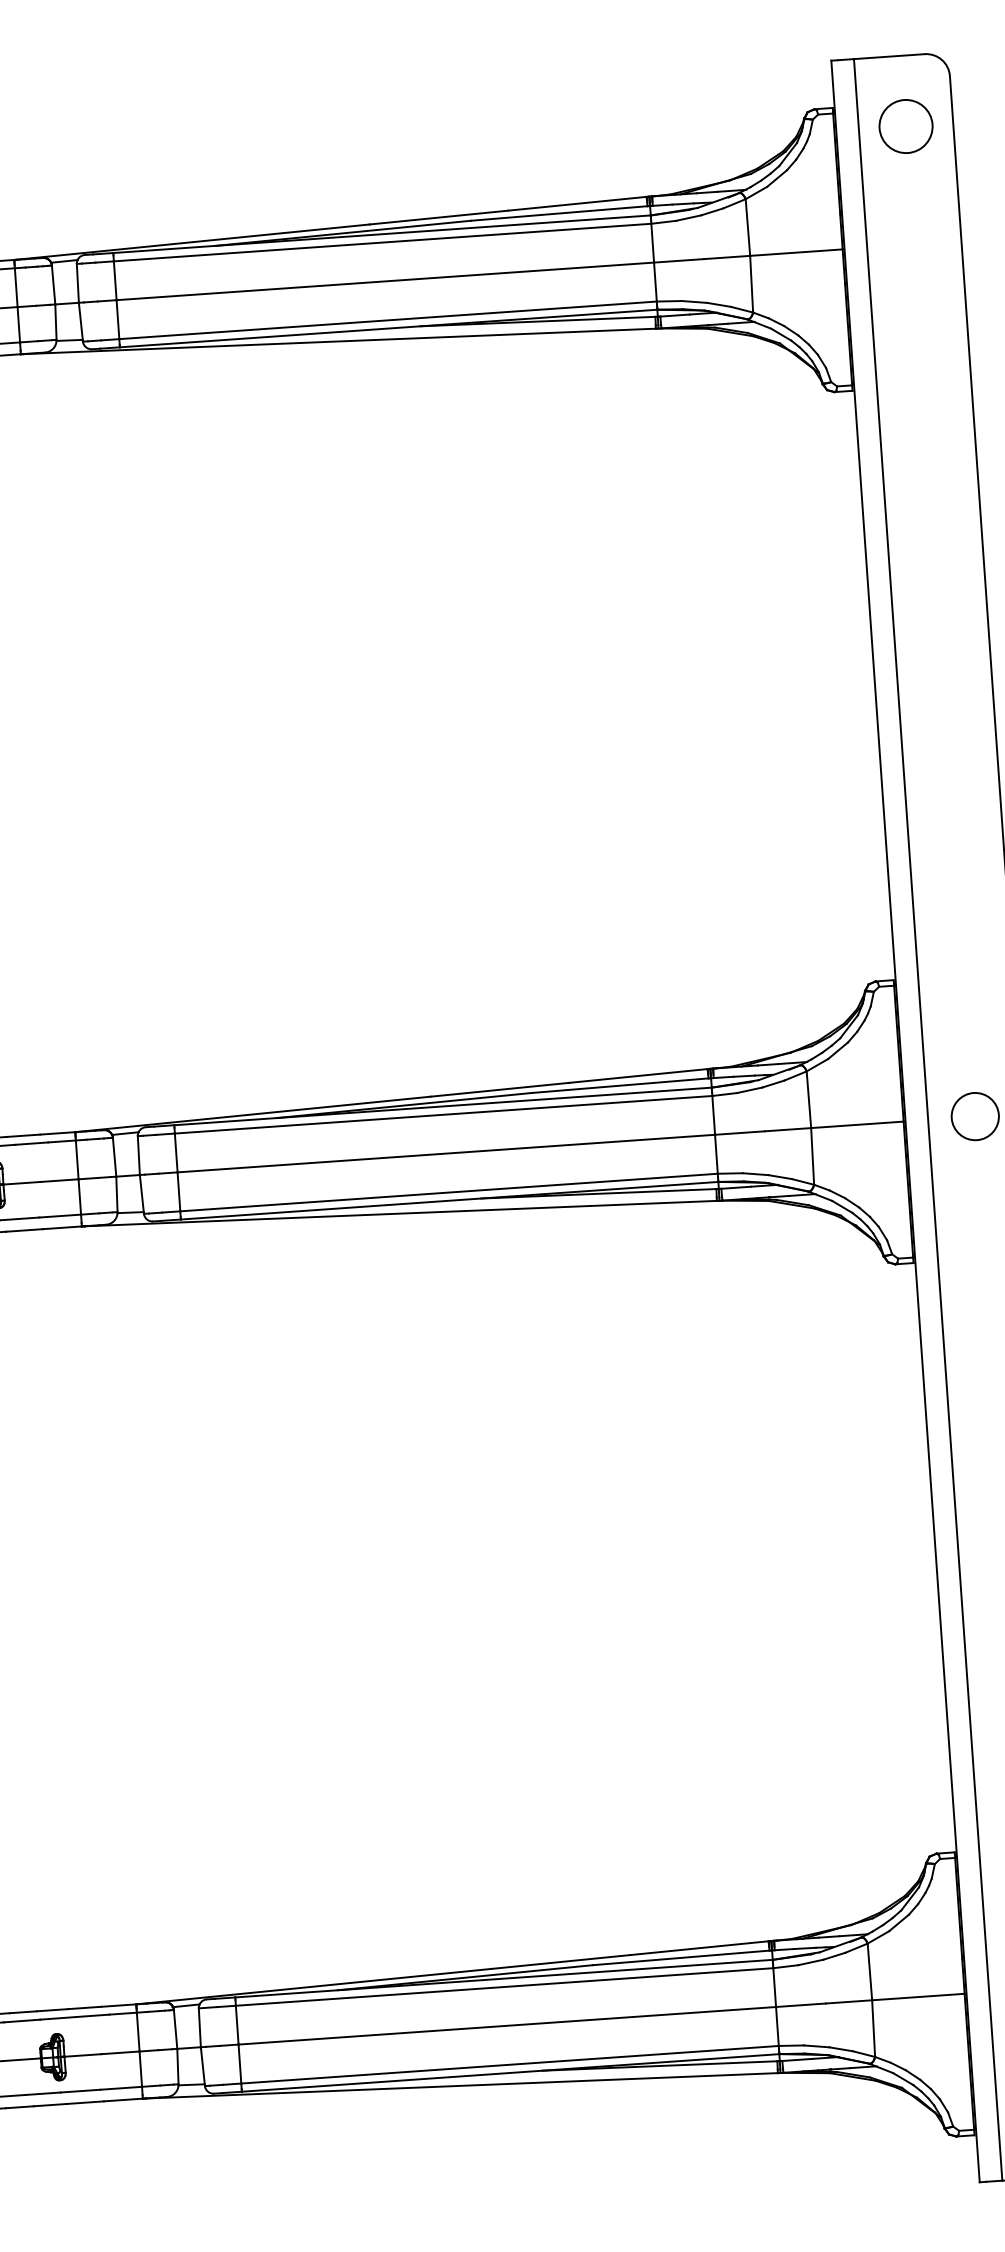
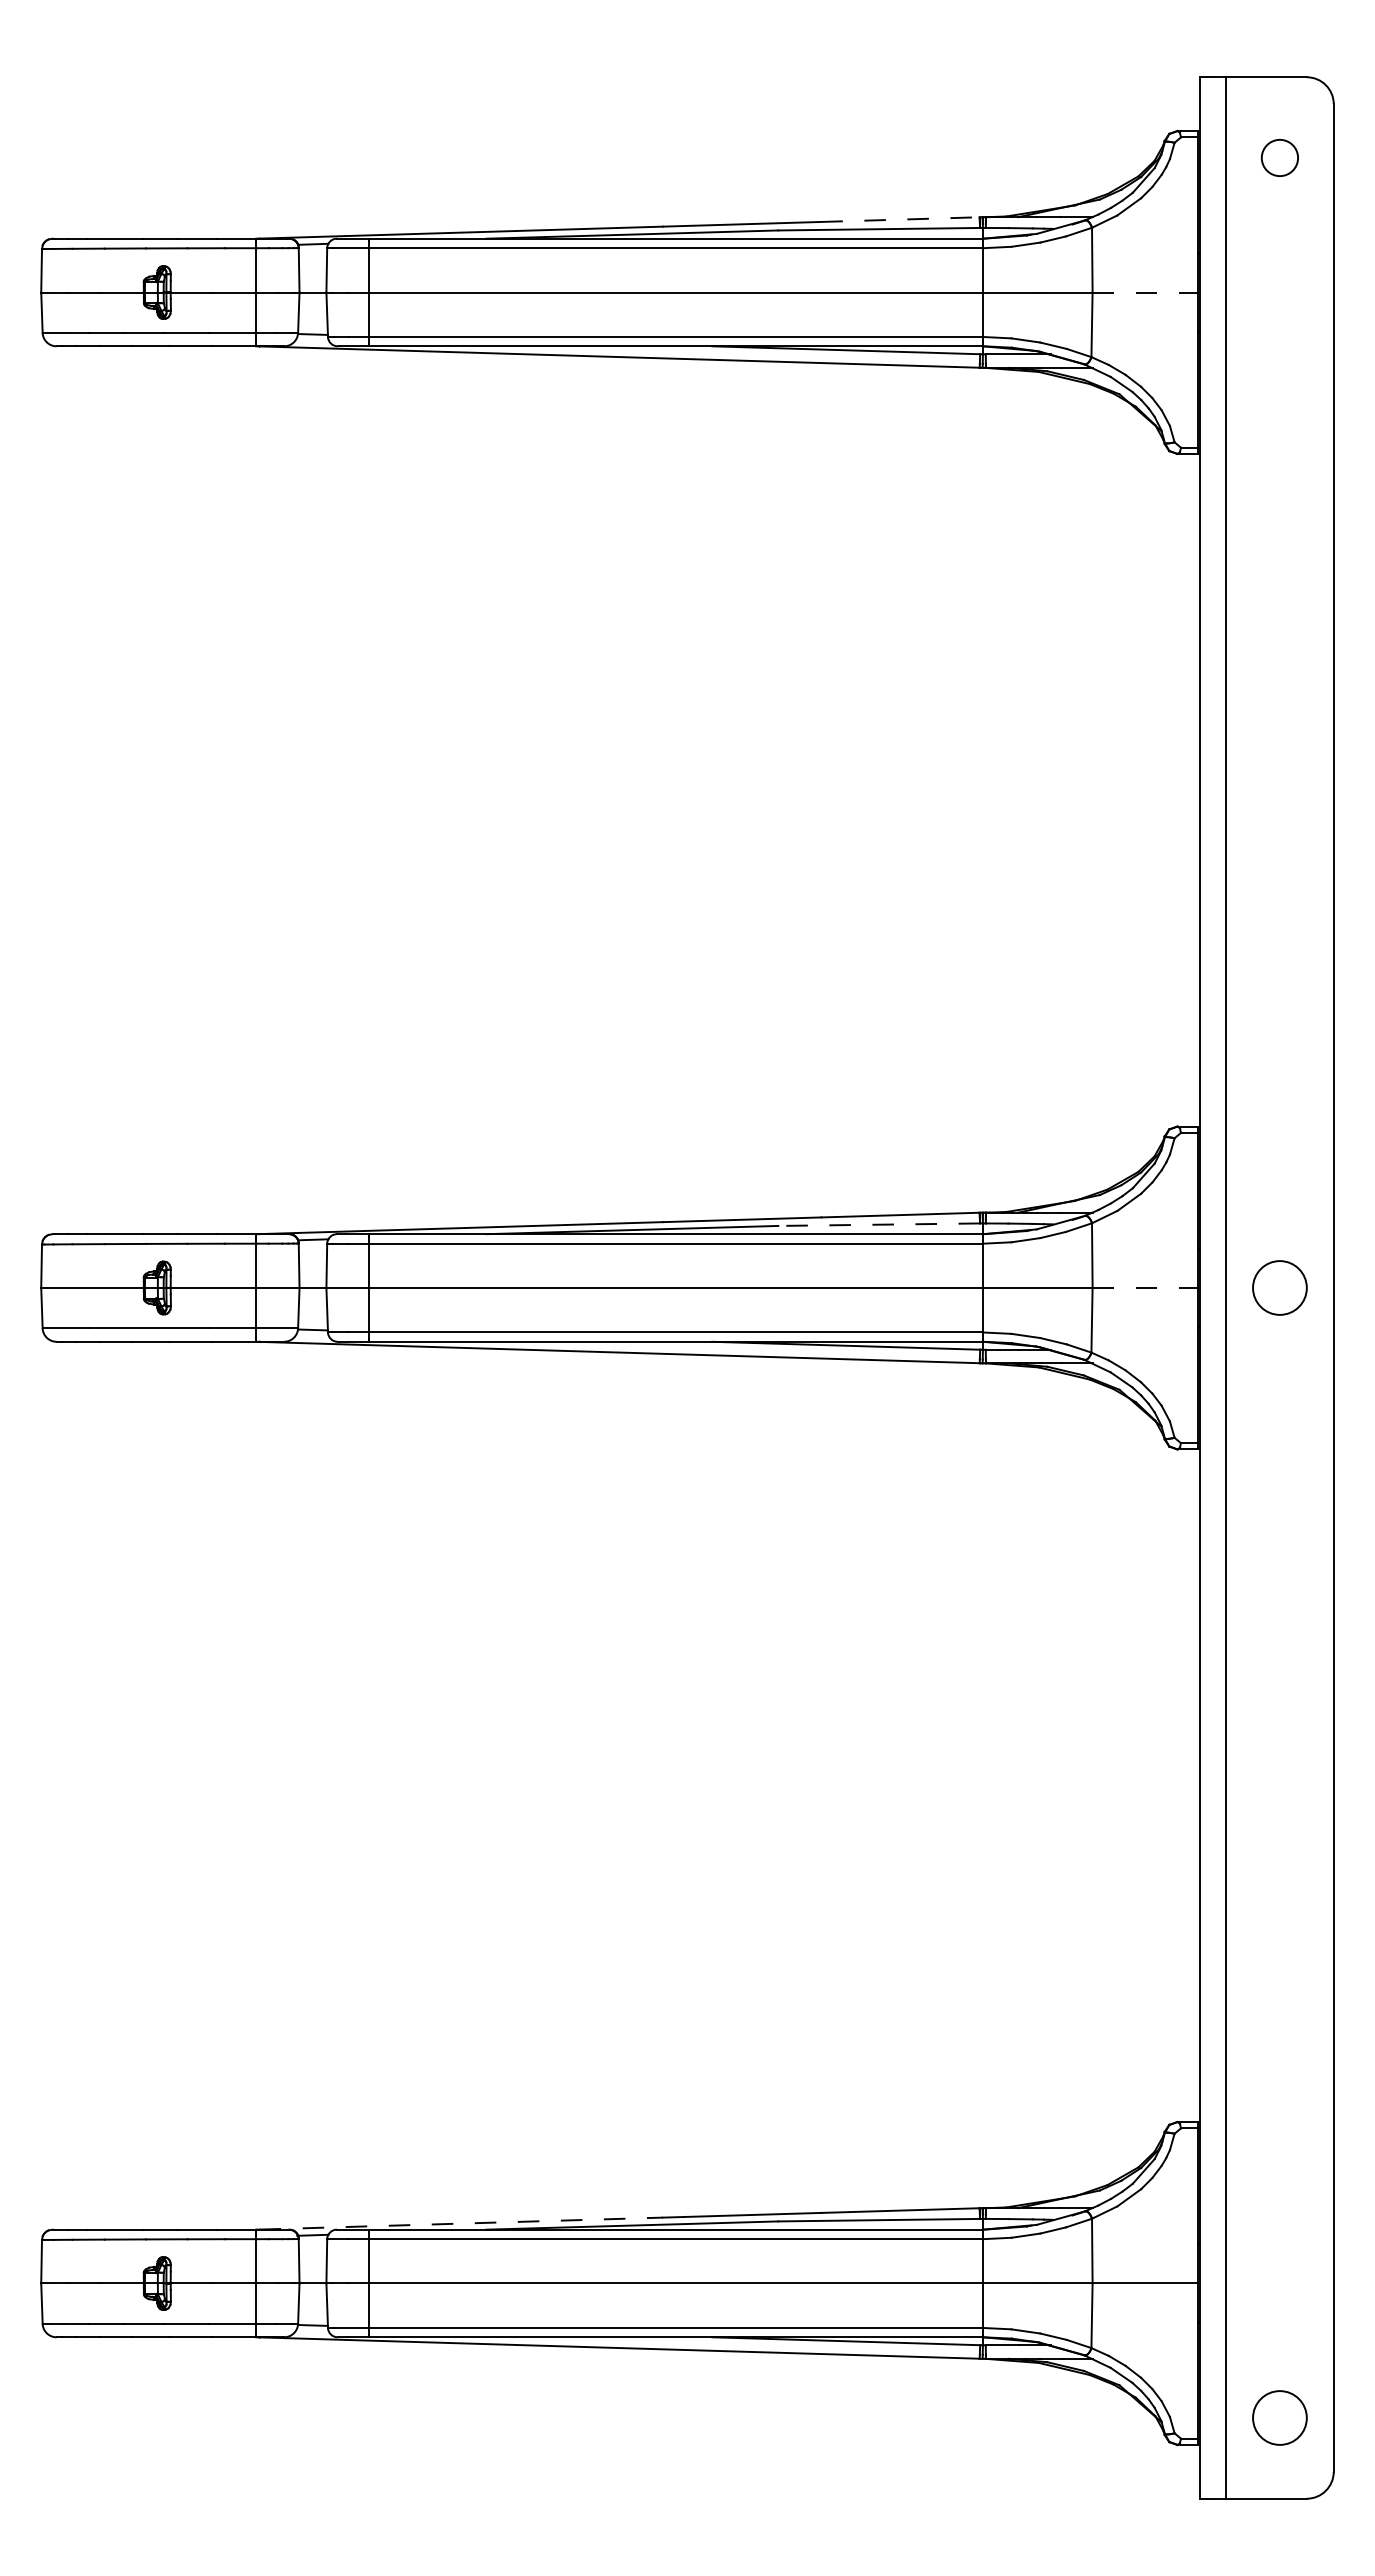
circle: (905, 126) -> (1279, 157), size x0.6
line: (578, 203) -> (901, 219), solid -> dashed
line: (796, 252) -> (1145, 292), solid -> dashed
line: (620, 1085) -> (879, 1224), solid -> dashed
line: (857, 1125) -> (1145, 1288), solid -> dashed
line: (315, 1986) -> (461, 2223), solid -> dashed

